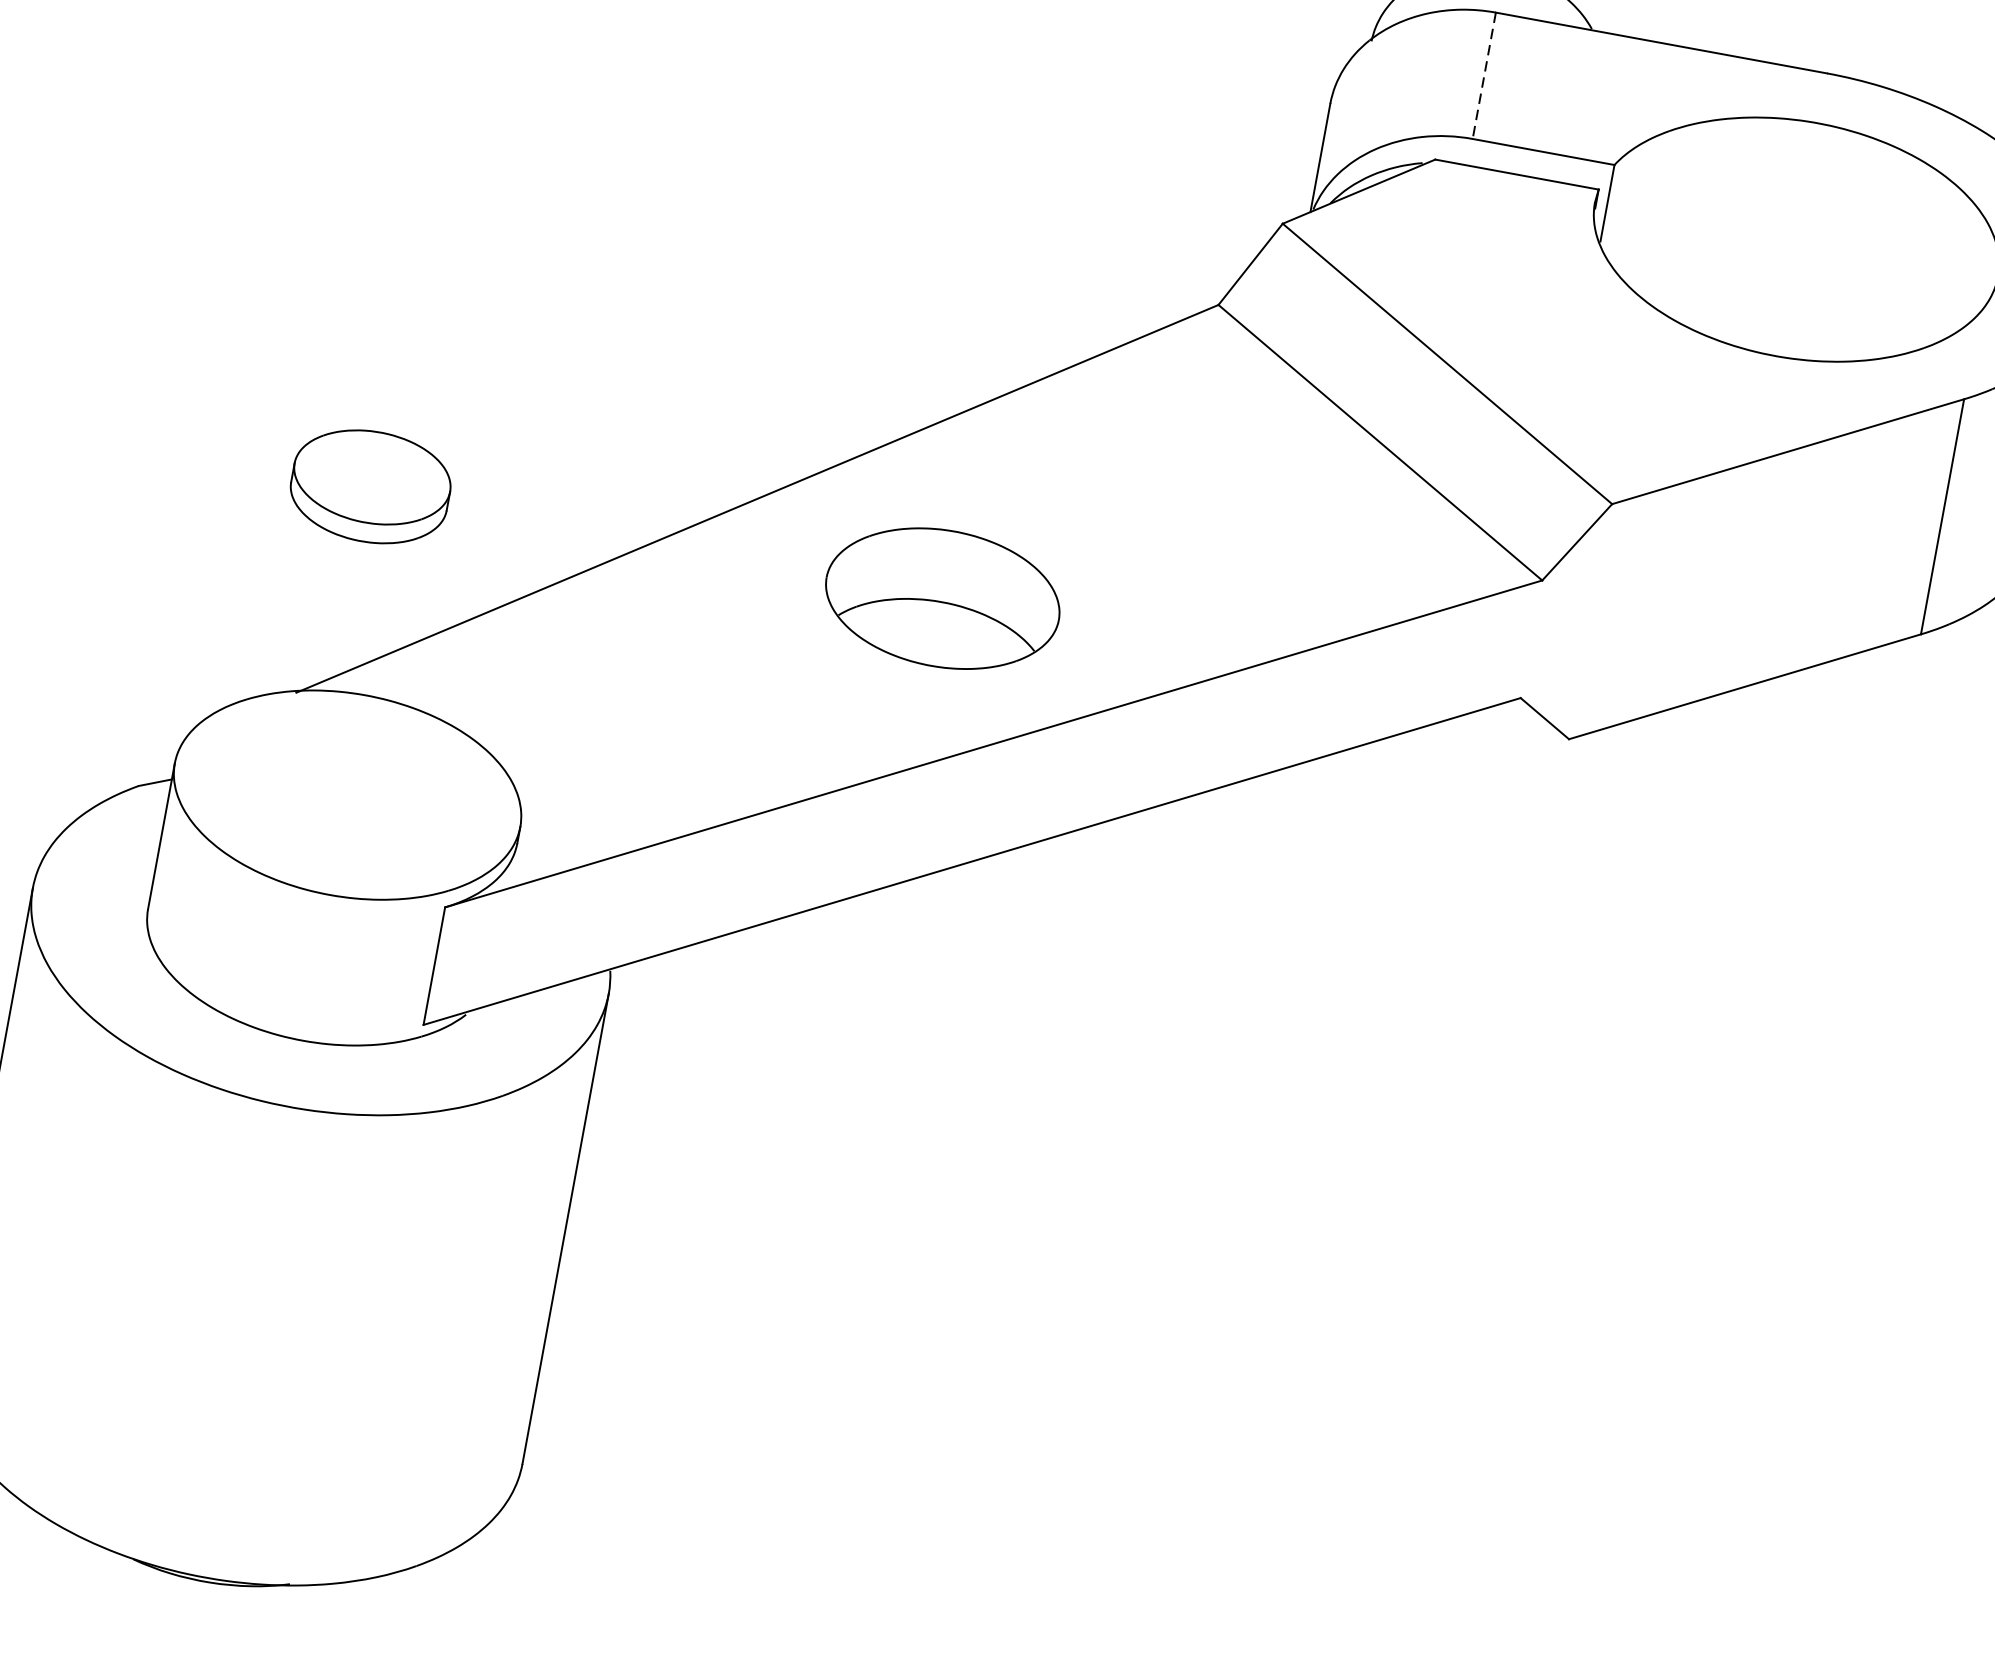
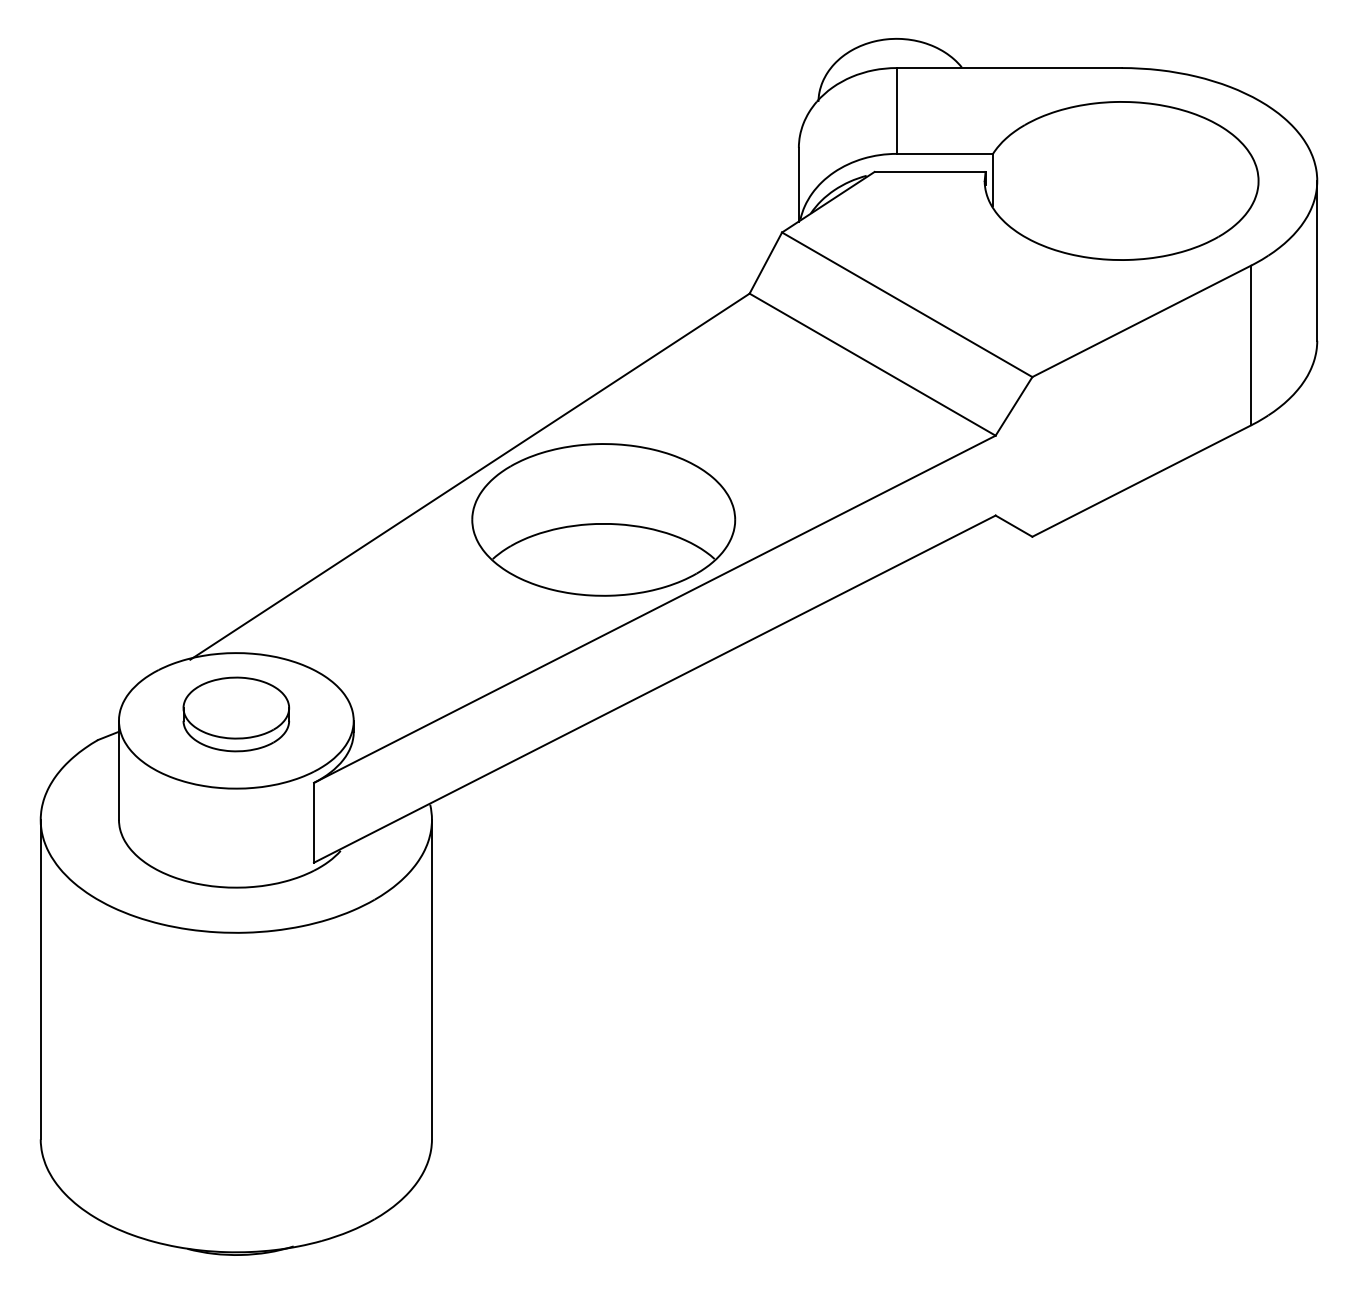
line: (1484, 75) -> (896, 110), dashed -> solid
part: (369, 486) -> (235, 714), moved
part: (942, 597) -> (603, 519), size x1.67

